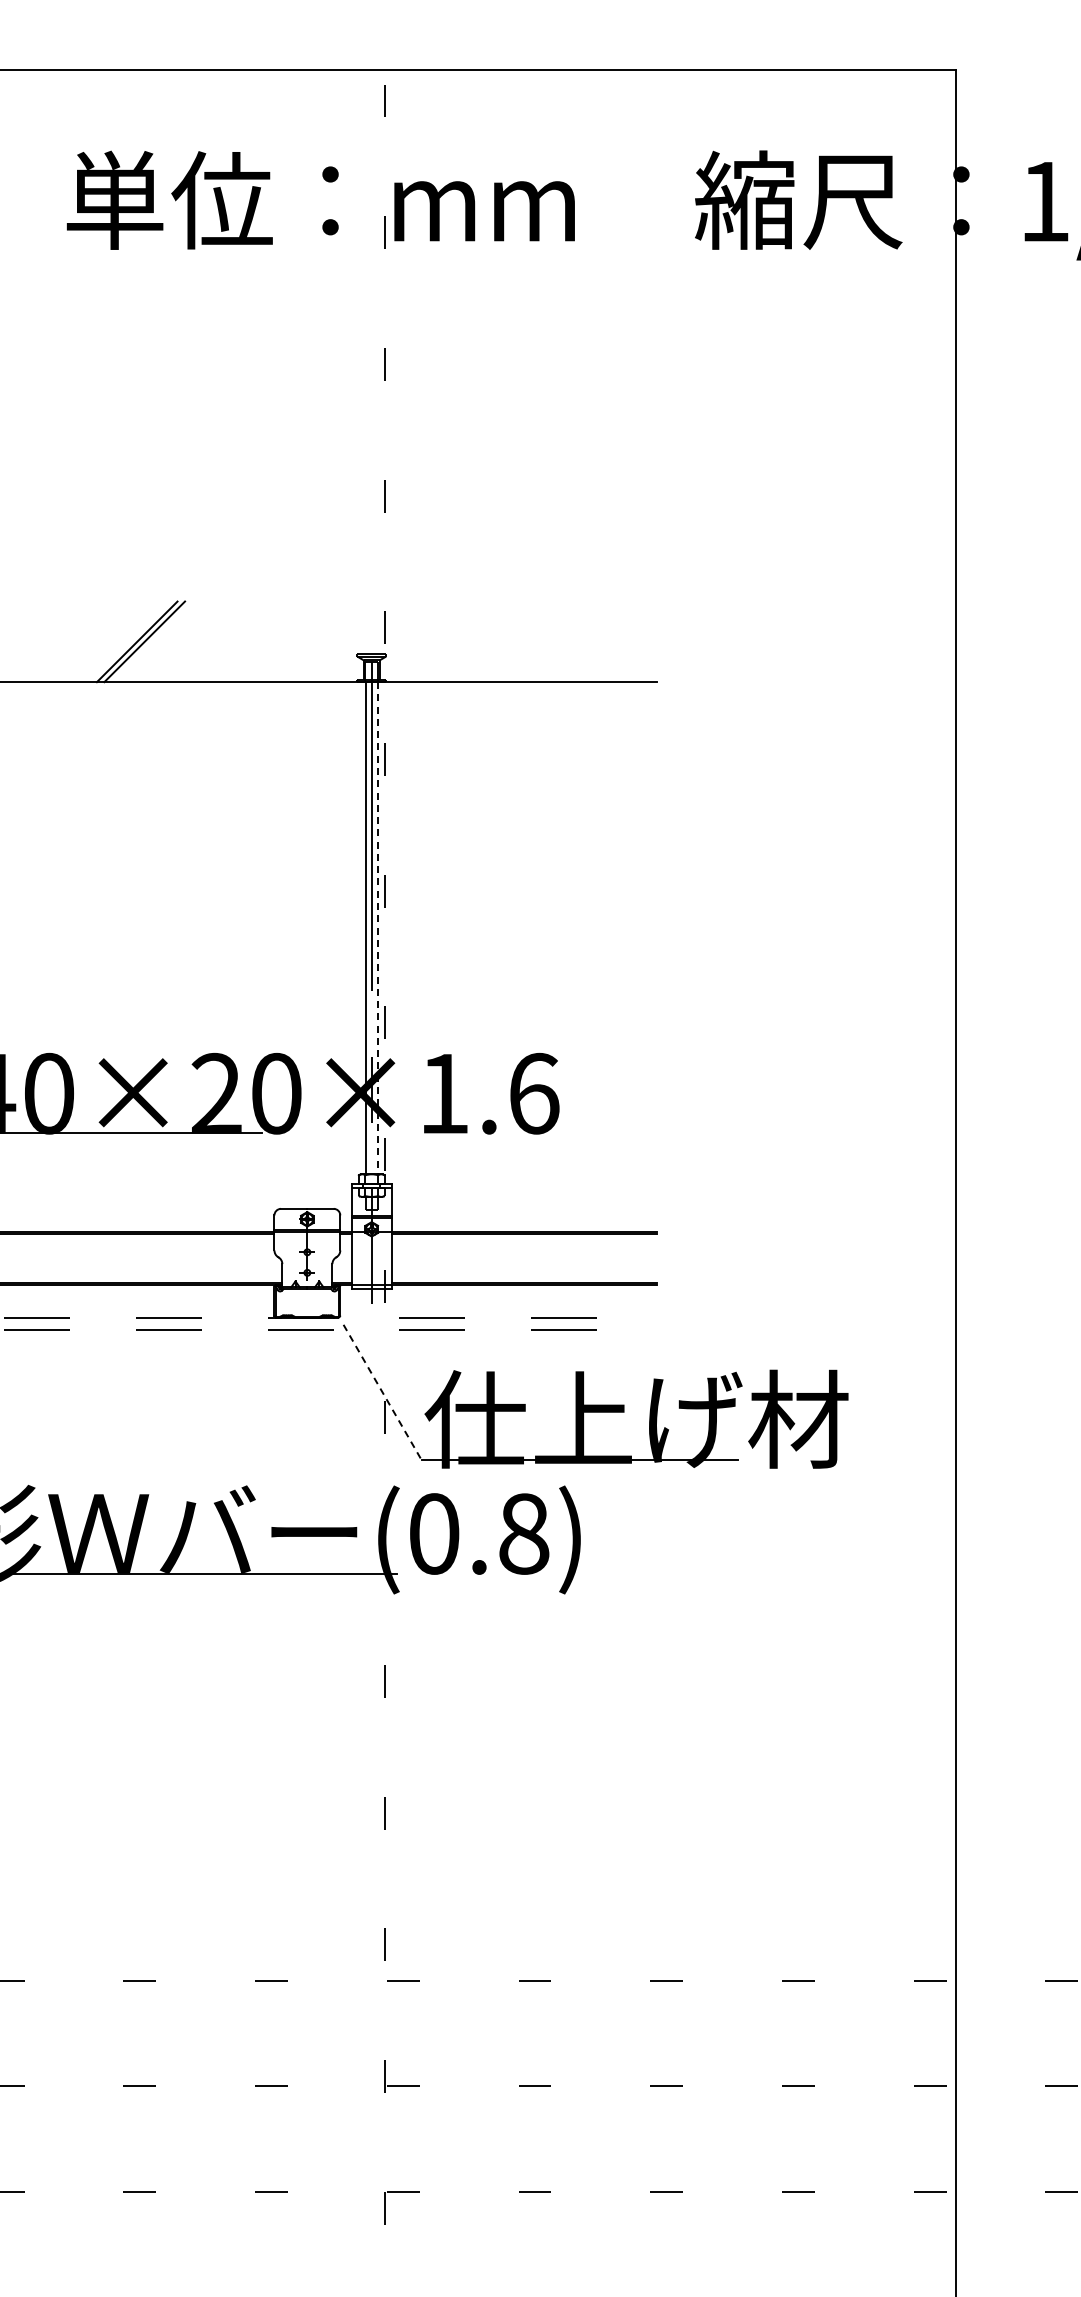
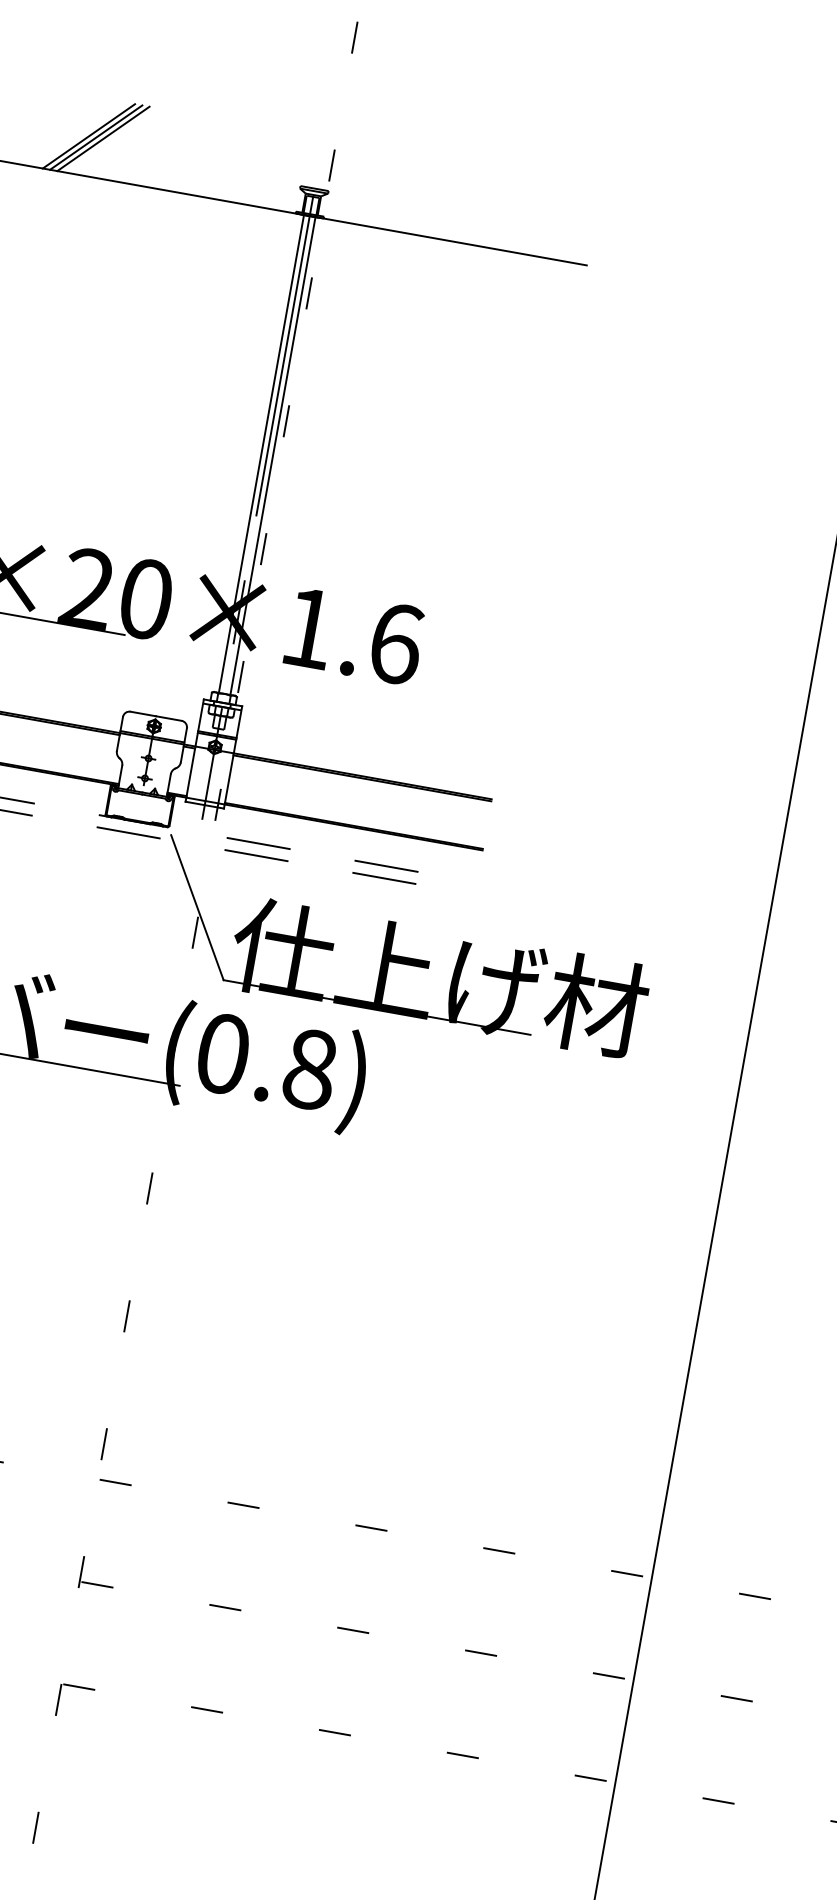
line: (151, 641) -> (102, 138), added
line: (377, 928) -> (272, 456), dashed -> solid
line: (382, 1393) -> (197, 908), dashed -> solid

